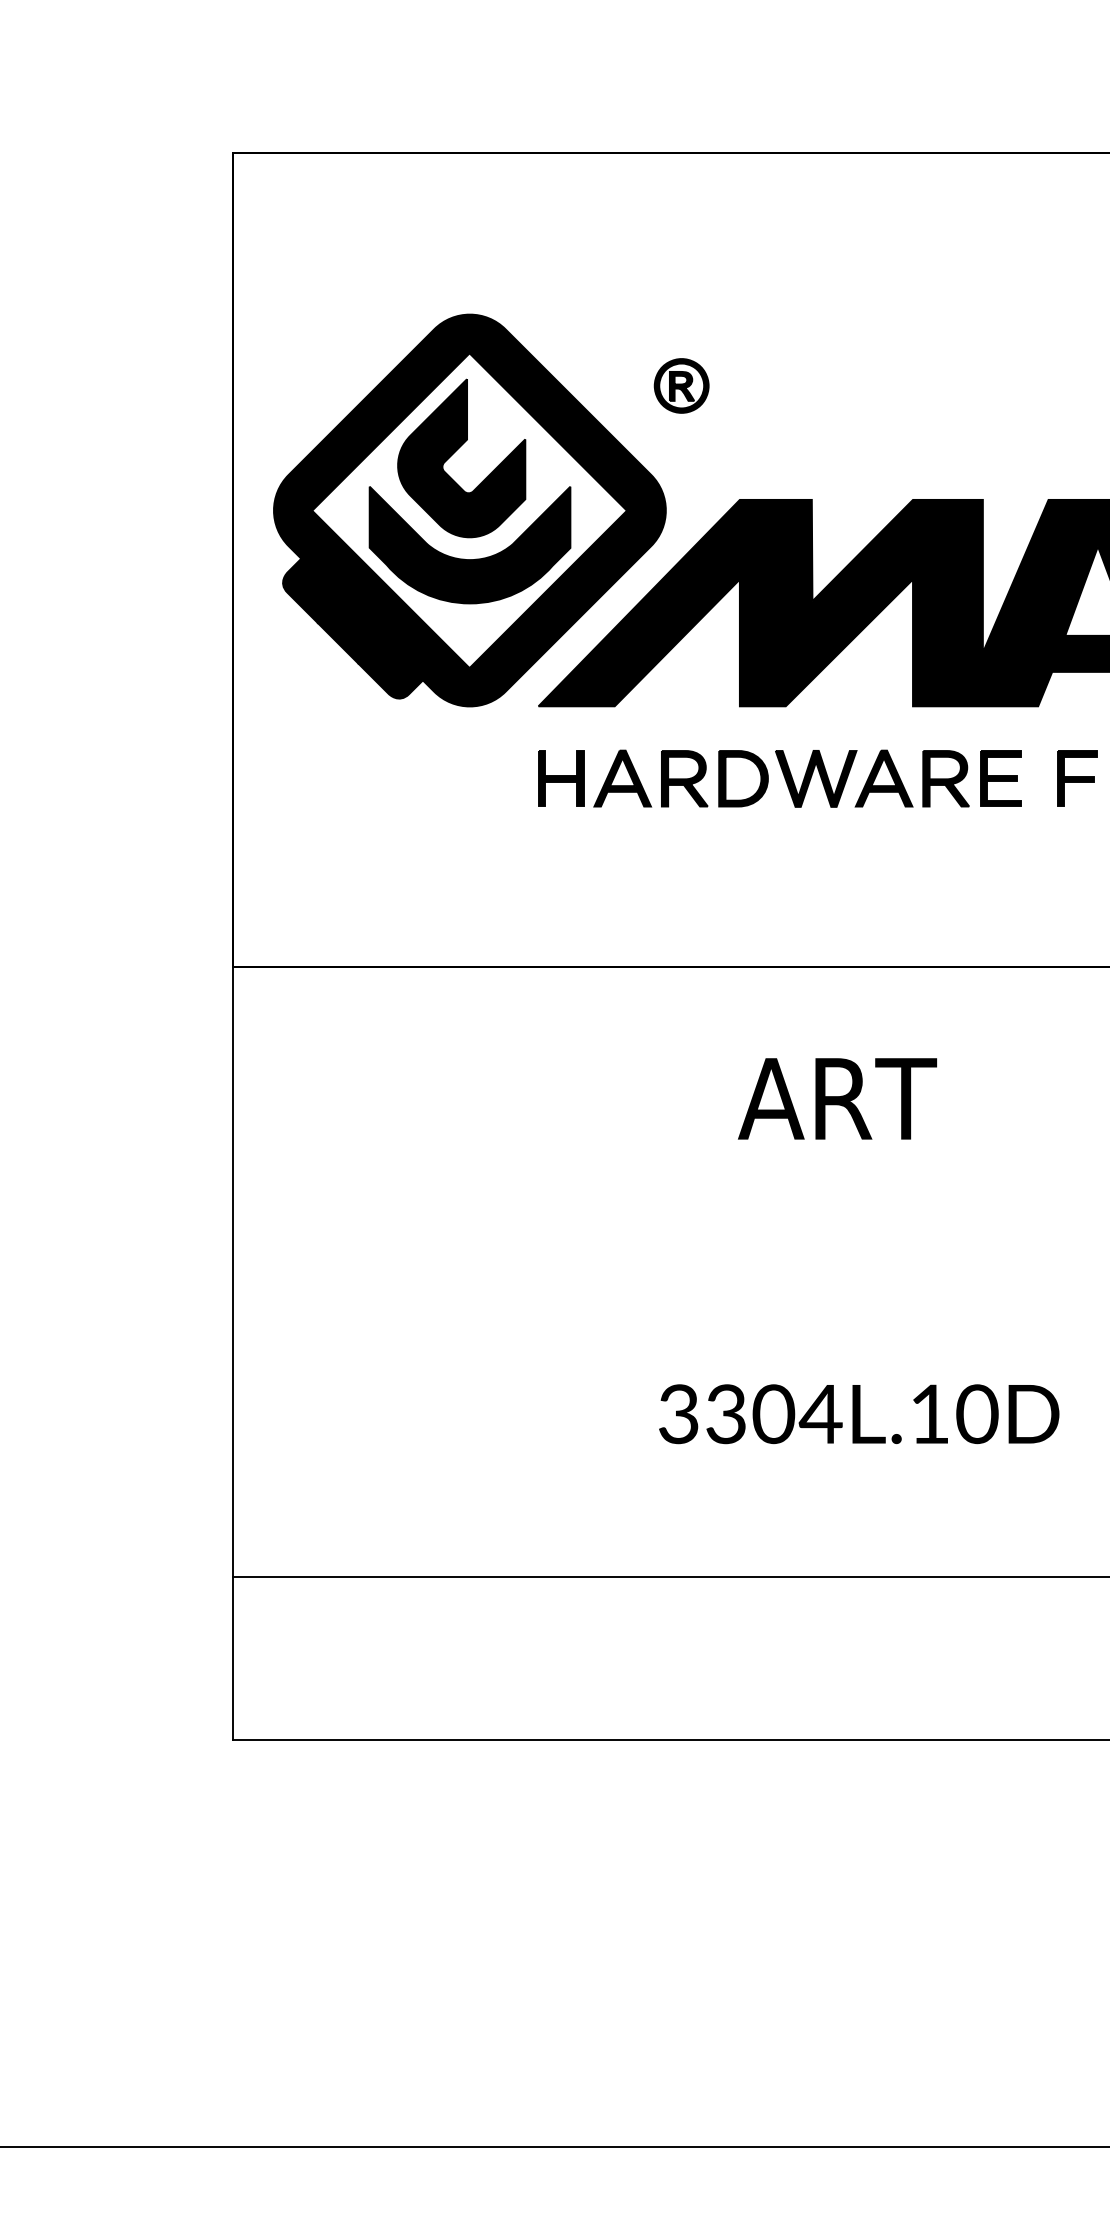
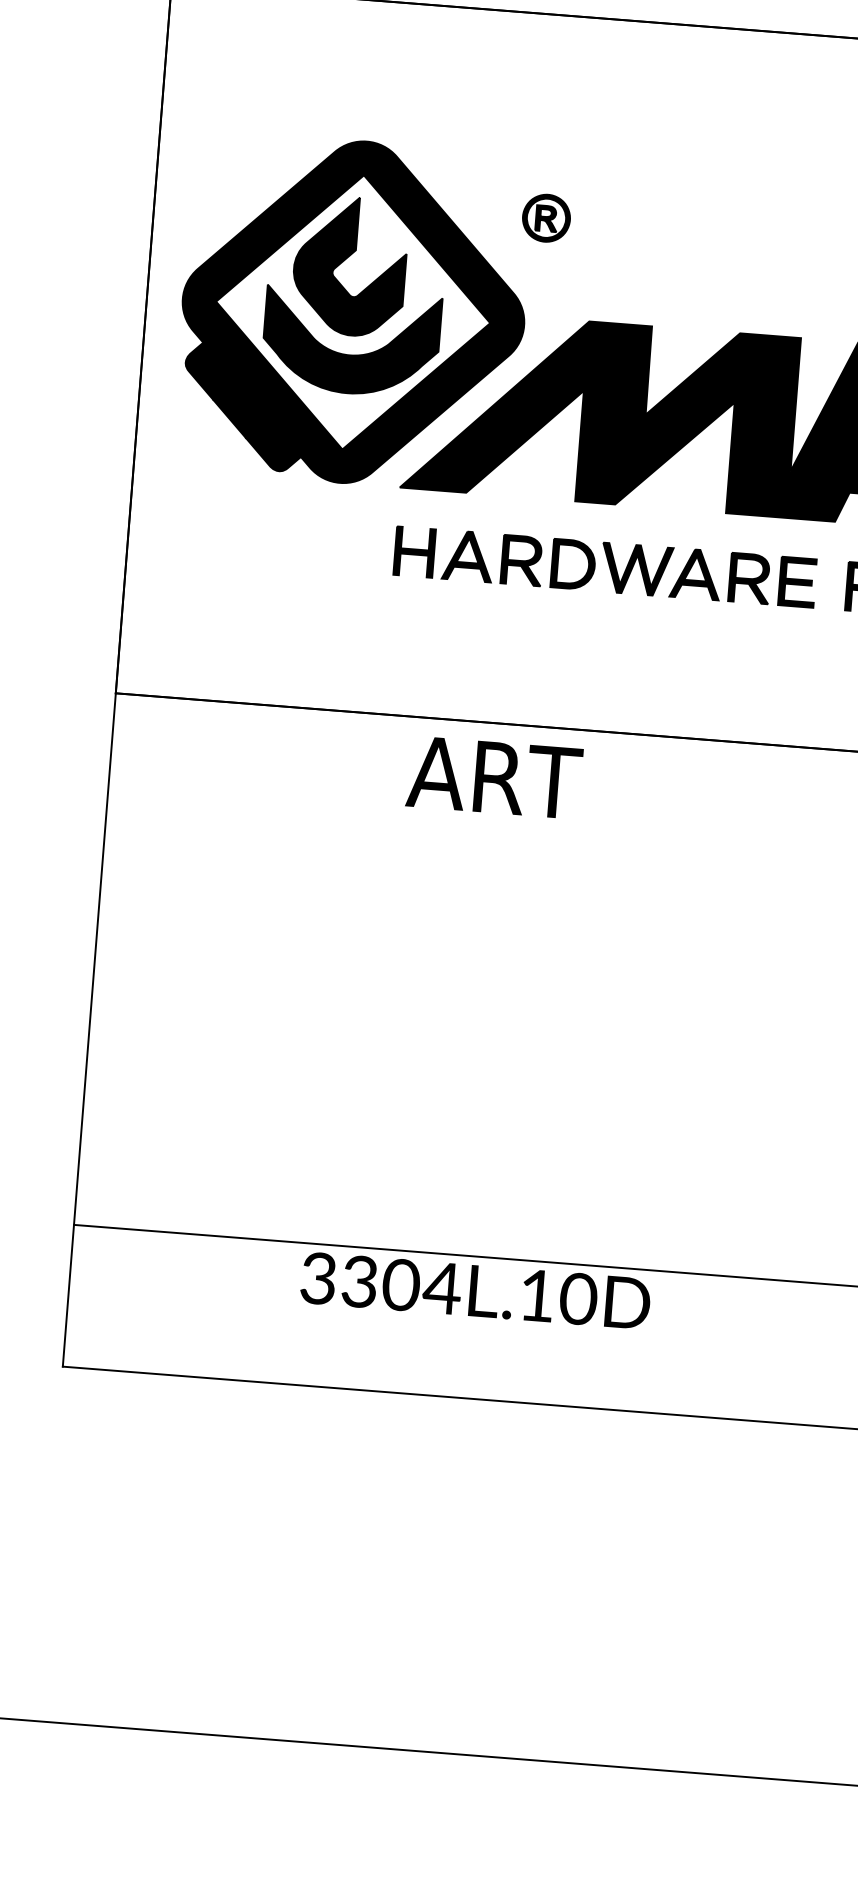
text: (837, 1098) -> (494, 777), moved
text: (859, 1414) -> (475, 1291), moved

